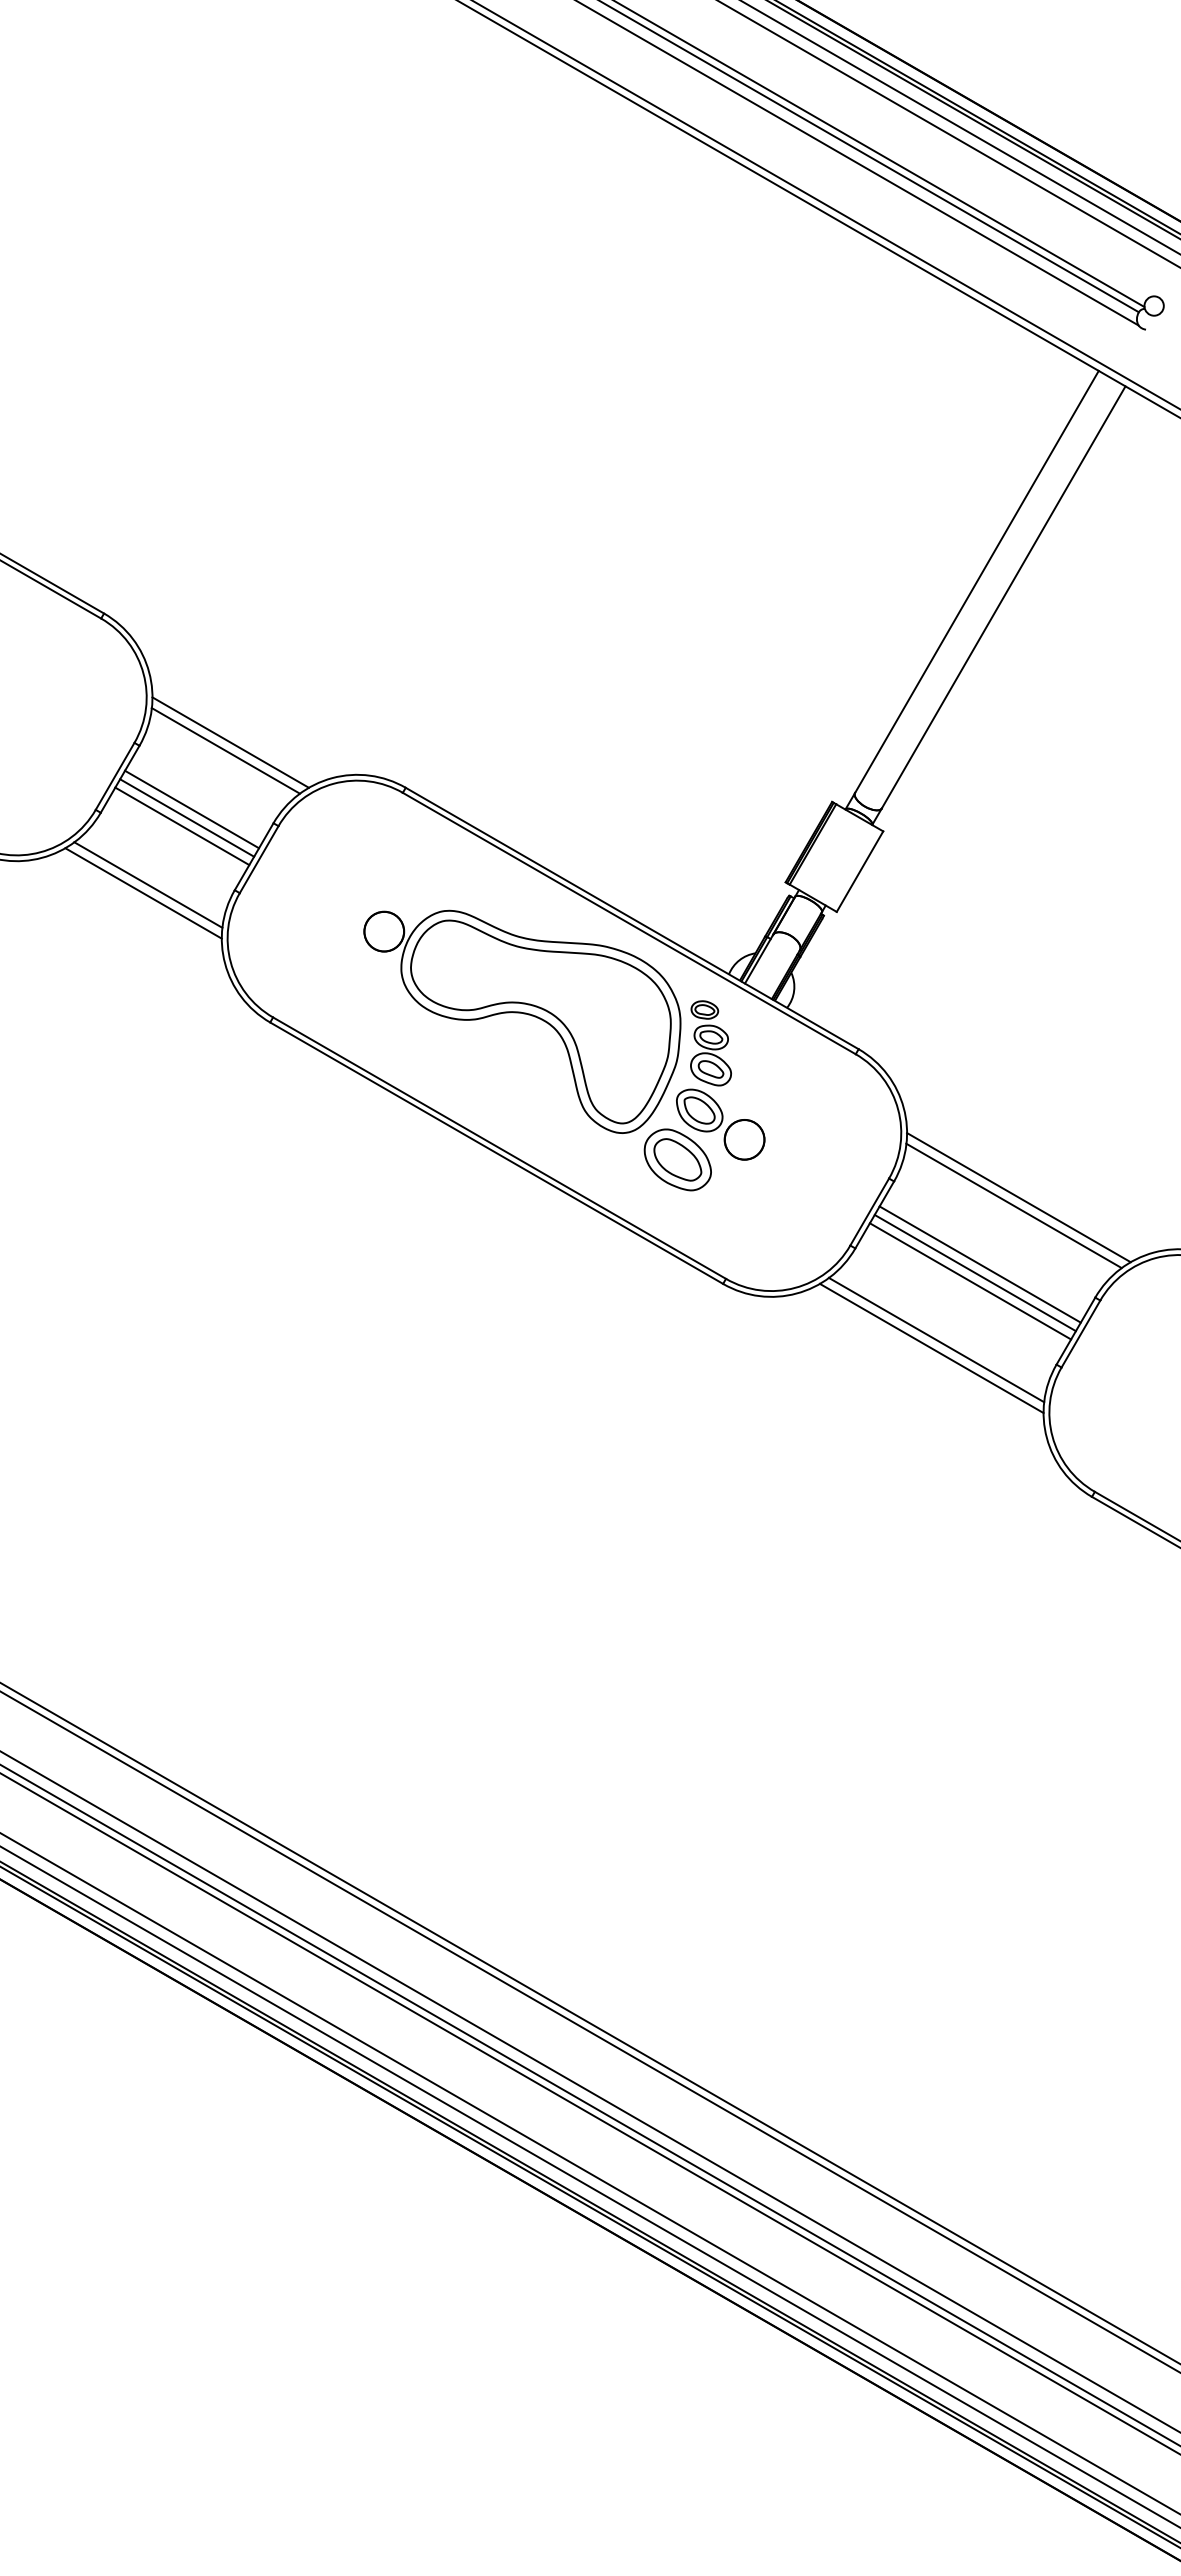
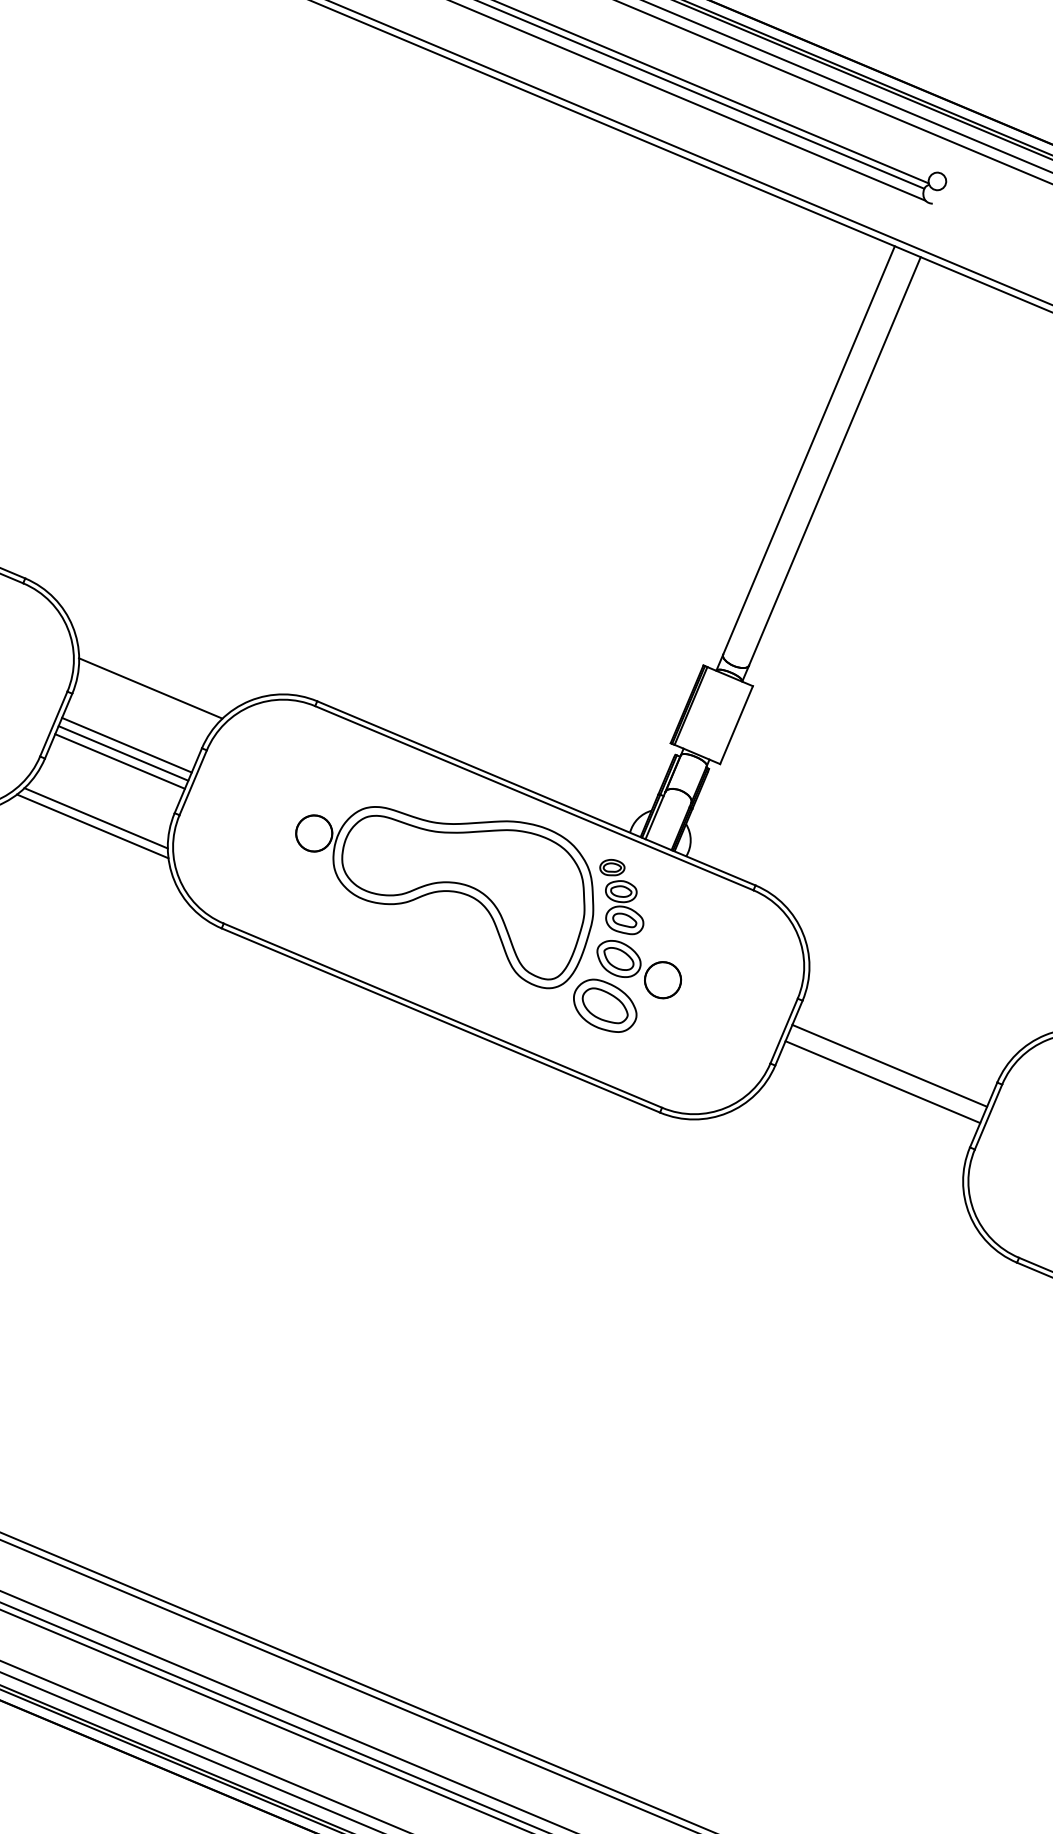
line: (230, 742) -> (153, 680), removed
line: (1018, 1197) -> (916, 1001), removed
line: (1013, 1205) -> (913, 1008), removed
line: (974, 1272) -> (885, 1073), removed
line: (936, 1339) -> (858, 1138), removed
line: (931, 1348) -> (855, 1147), removed

